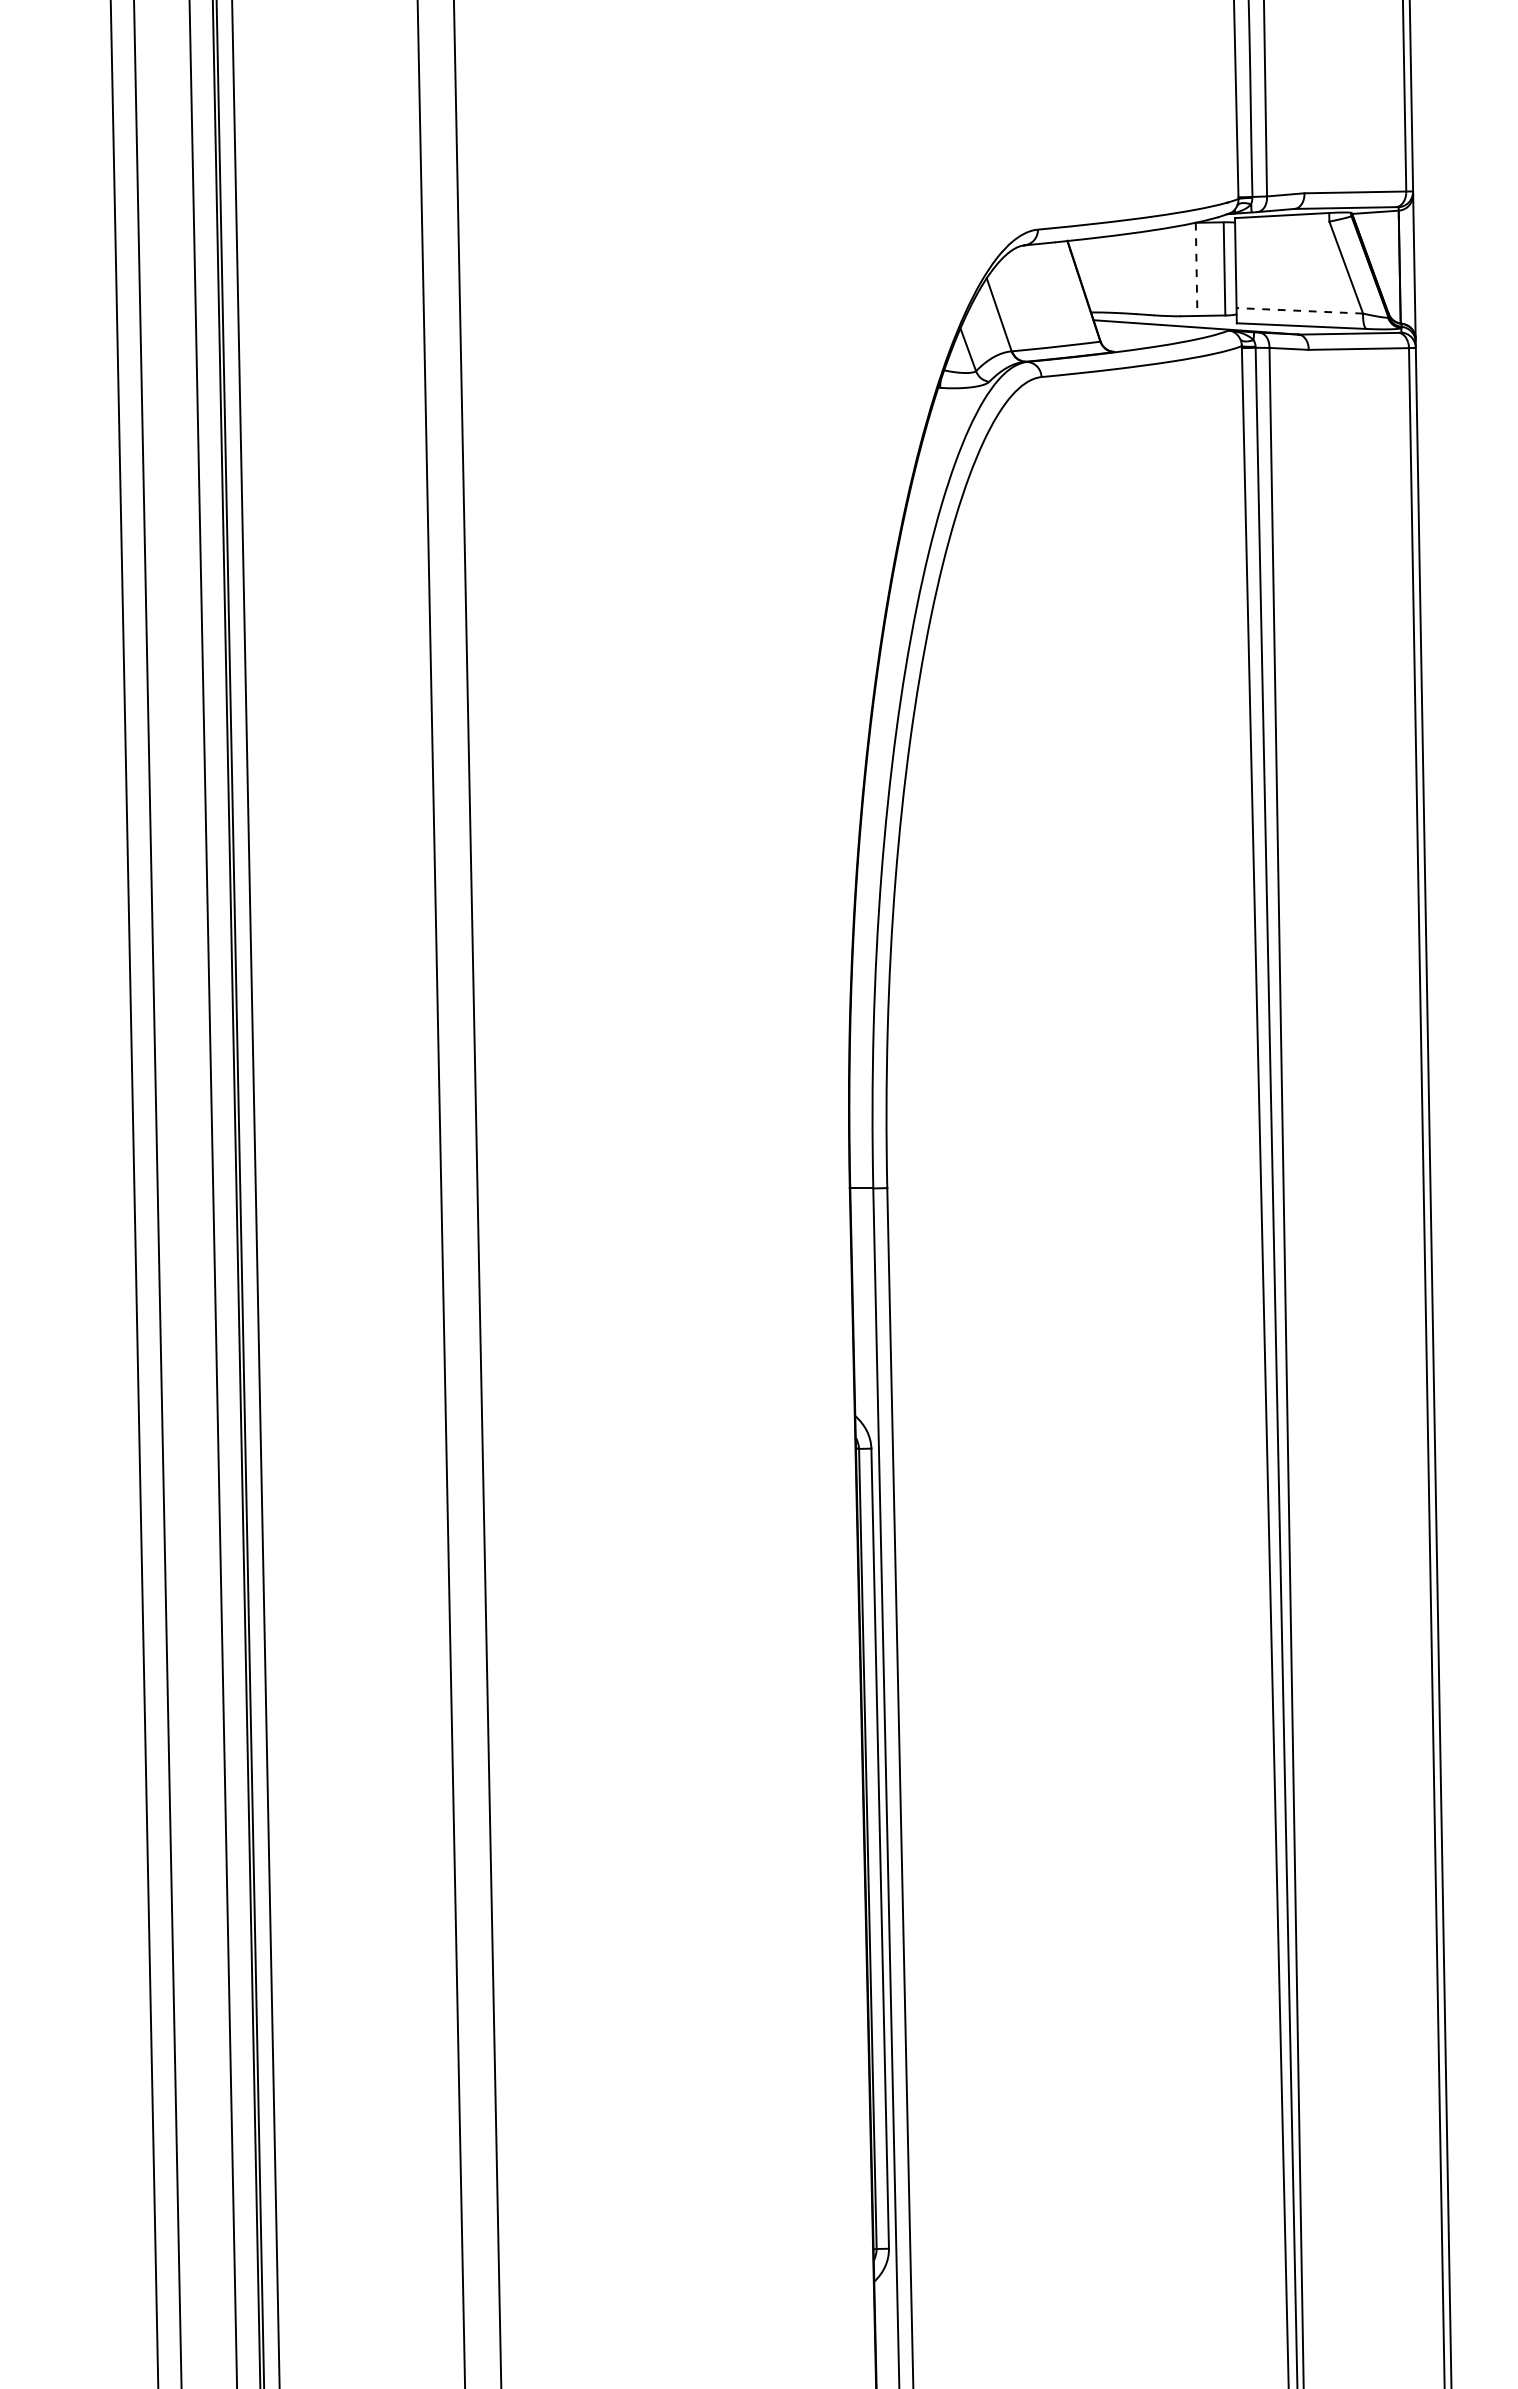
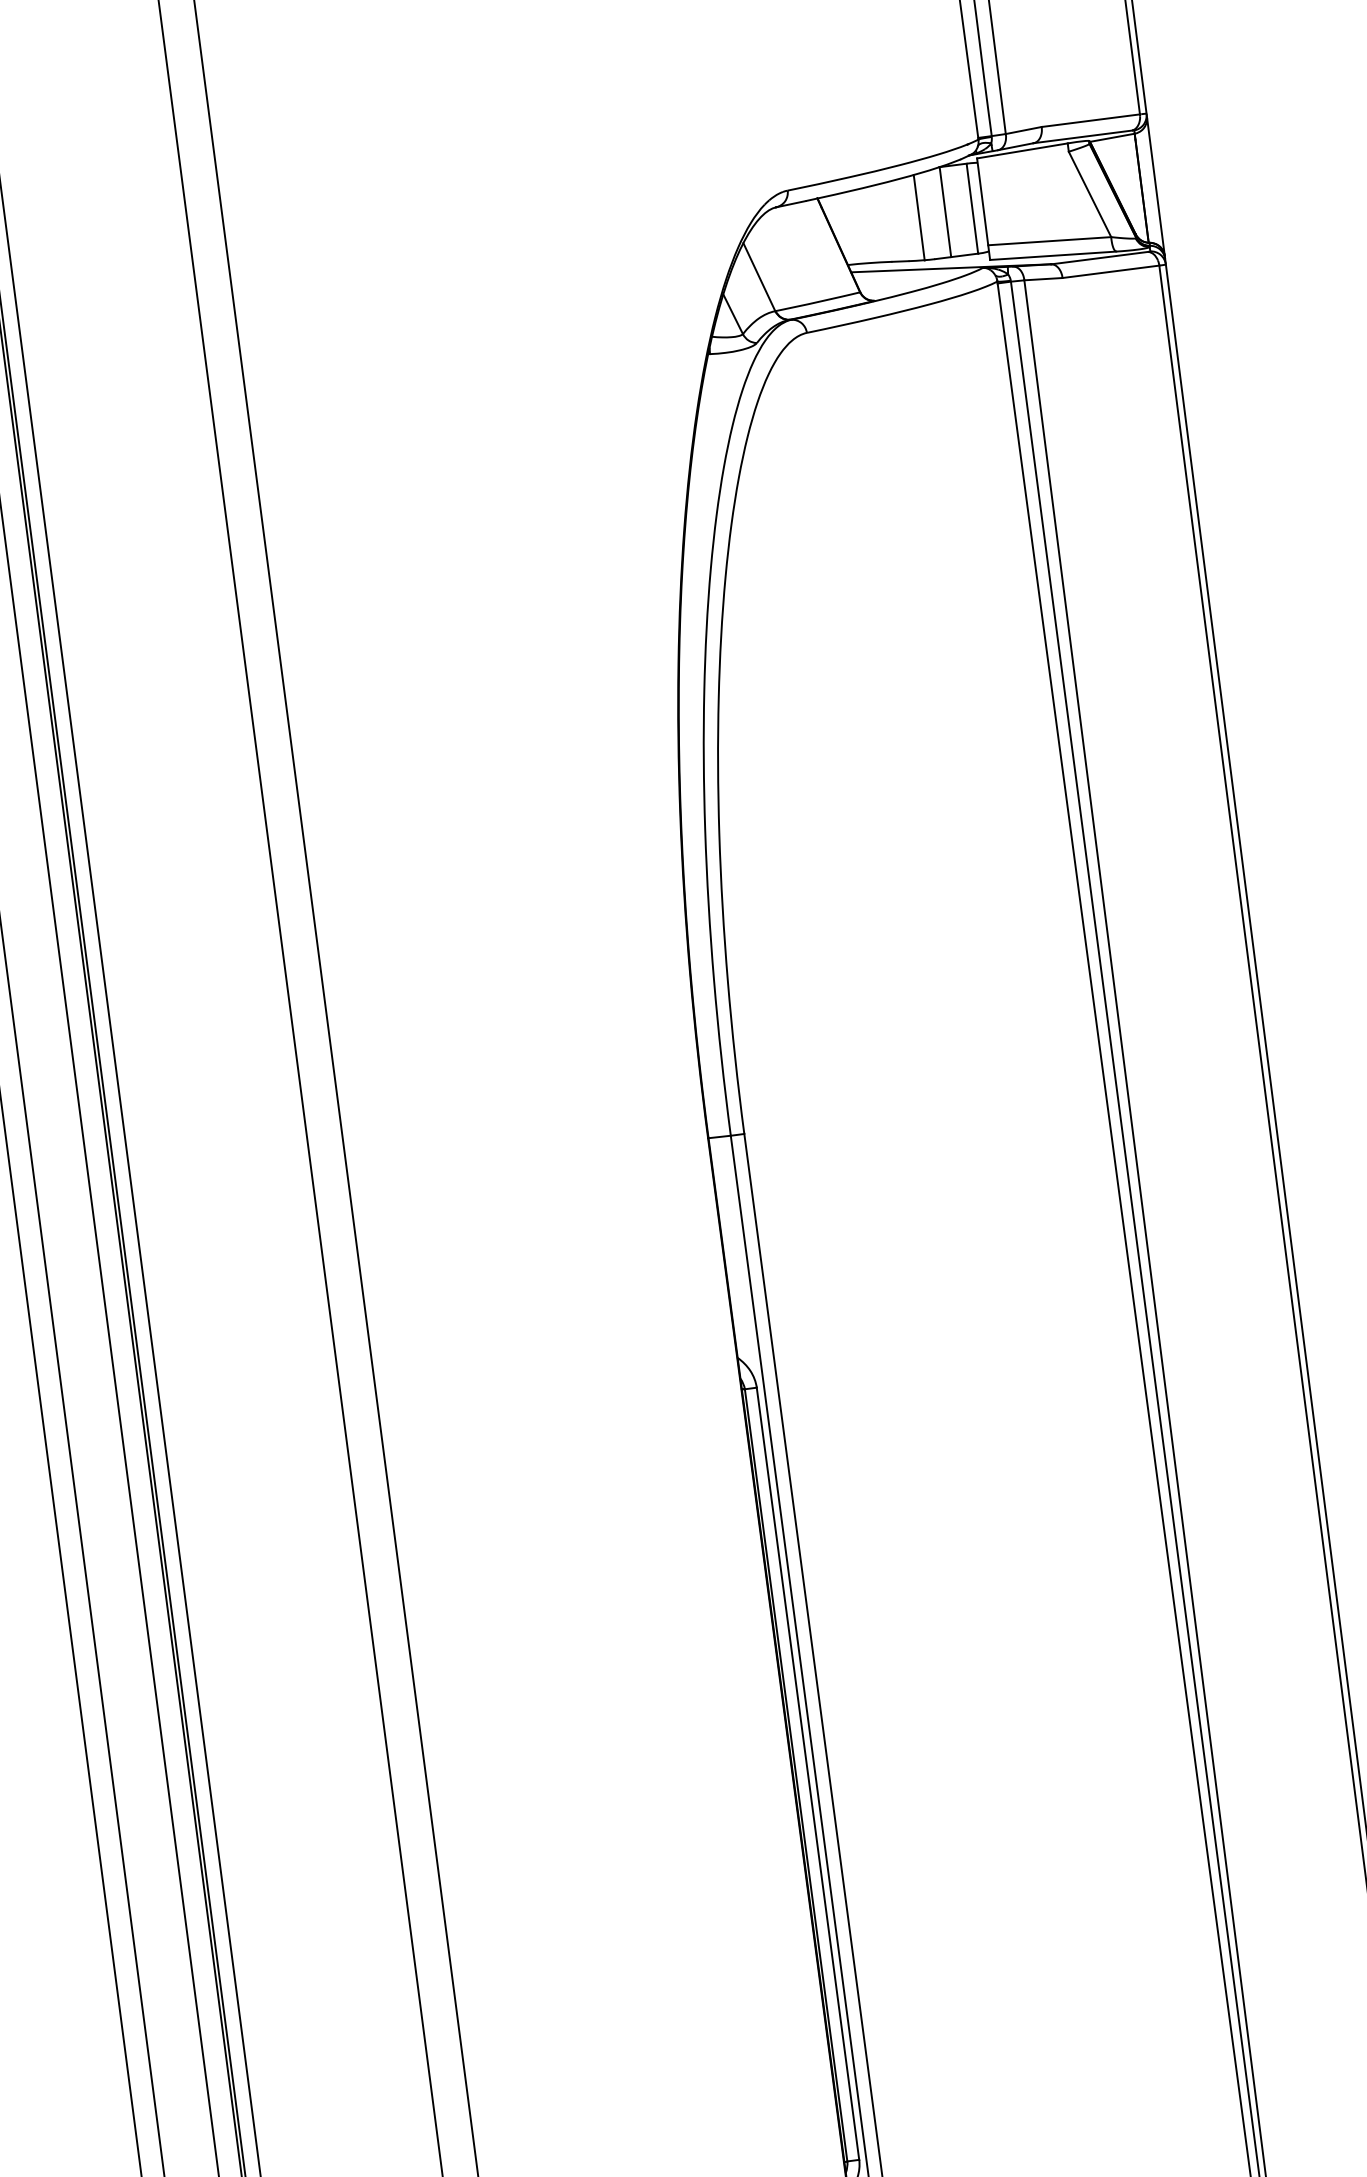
line: (1196, 269) -> (945, 212), dashed -> solid
line: (1168, 271) -> (918, 217), added
line: (1299, 310) -> (1049, 240), dashed -> solid

